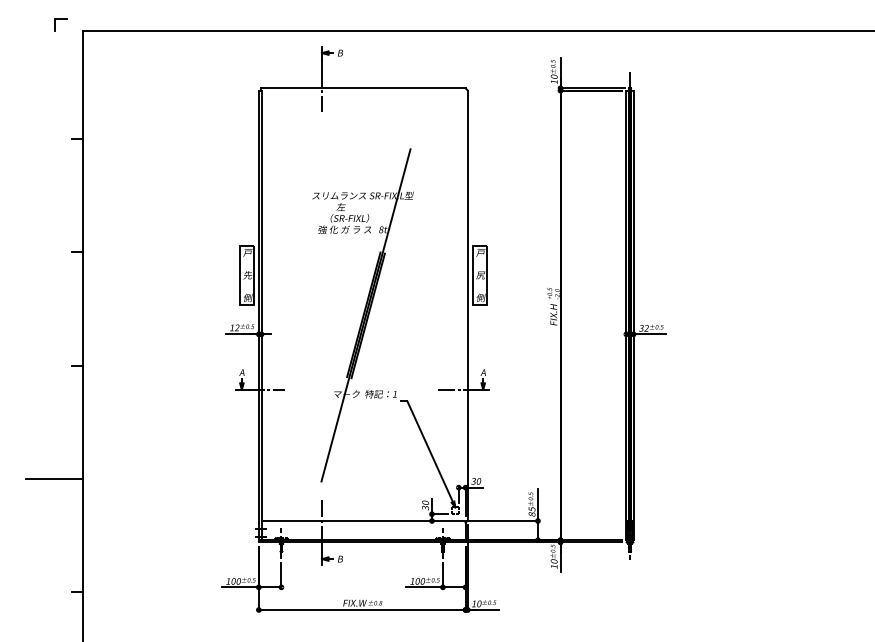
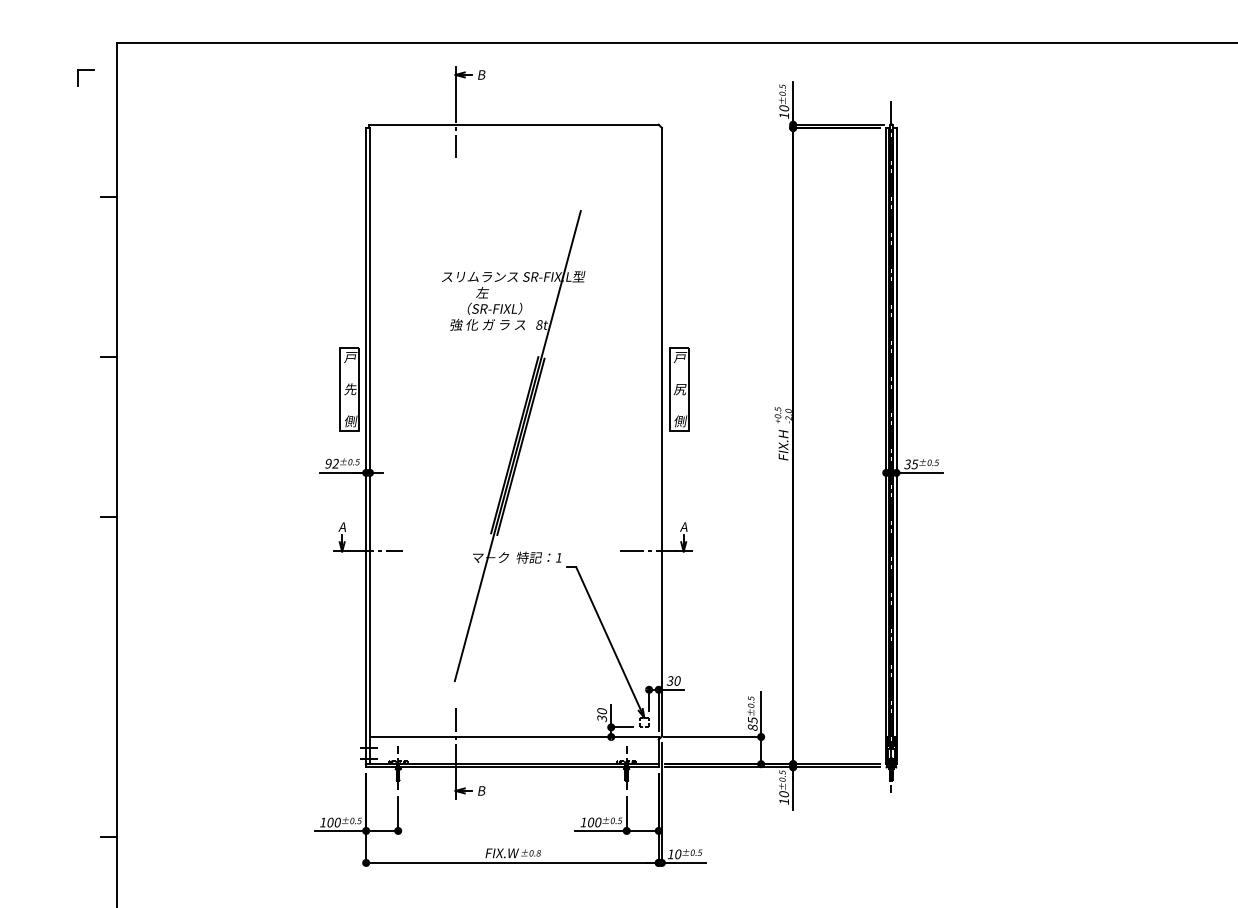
part: (60, 19) -> (85, 70), moved
text: (232, 327) -> (328, 463), 12 -> 92
text: (646, 328) -> (914, 464), 32 -> 35
line: (54, 478) -> (77, 677), removed

